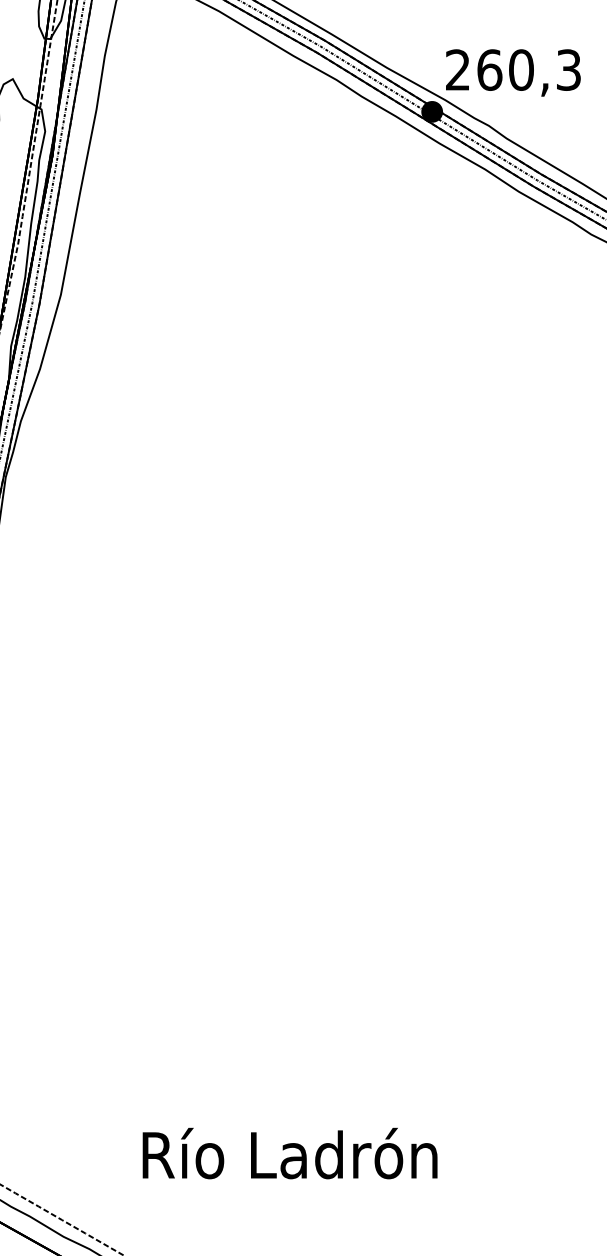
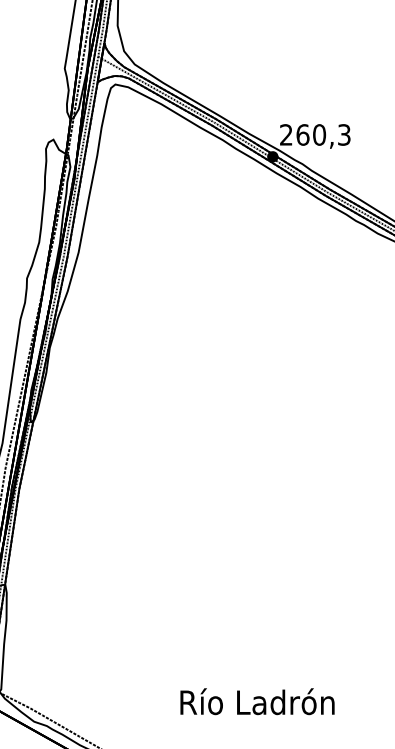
text: (290, 1153) -> (257, 701), moved

